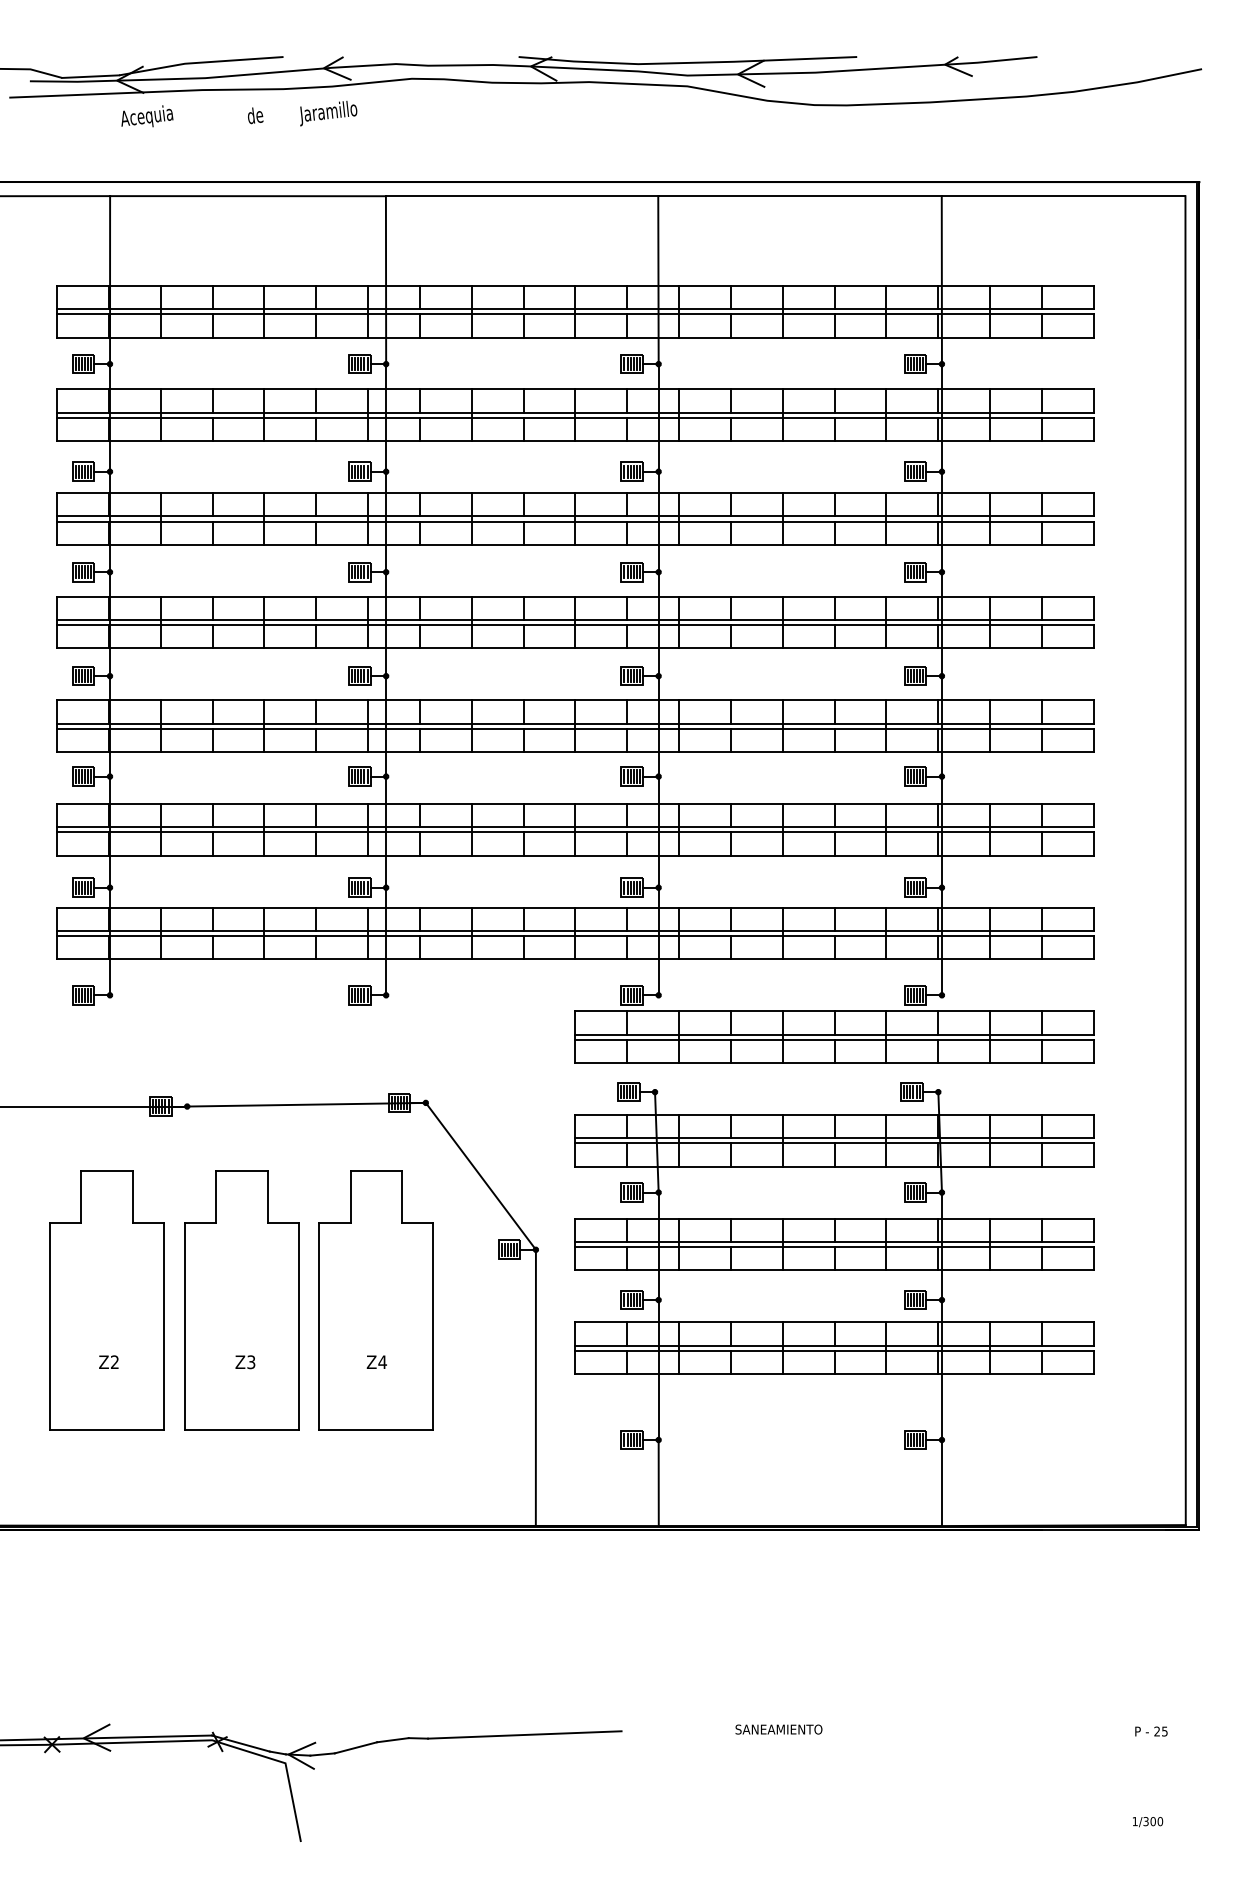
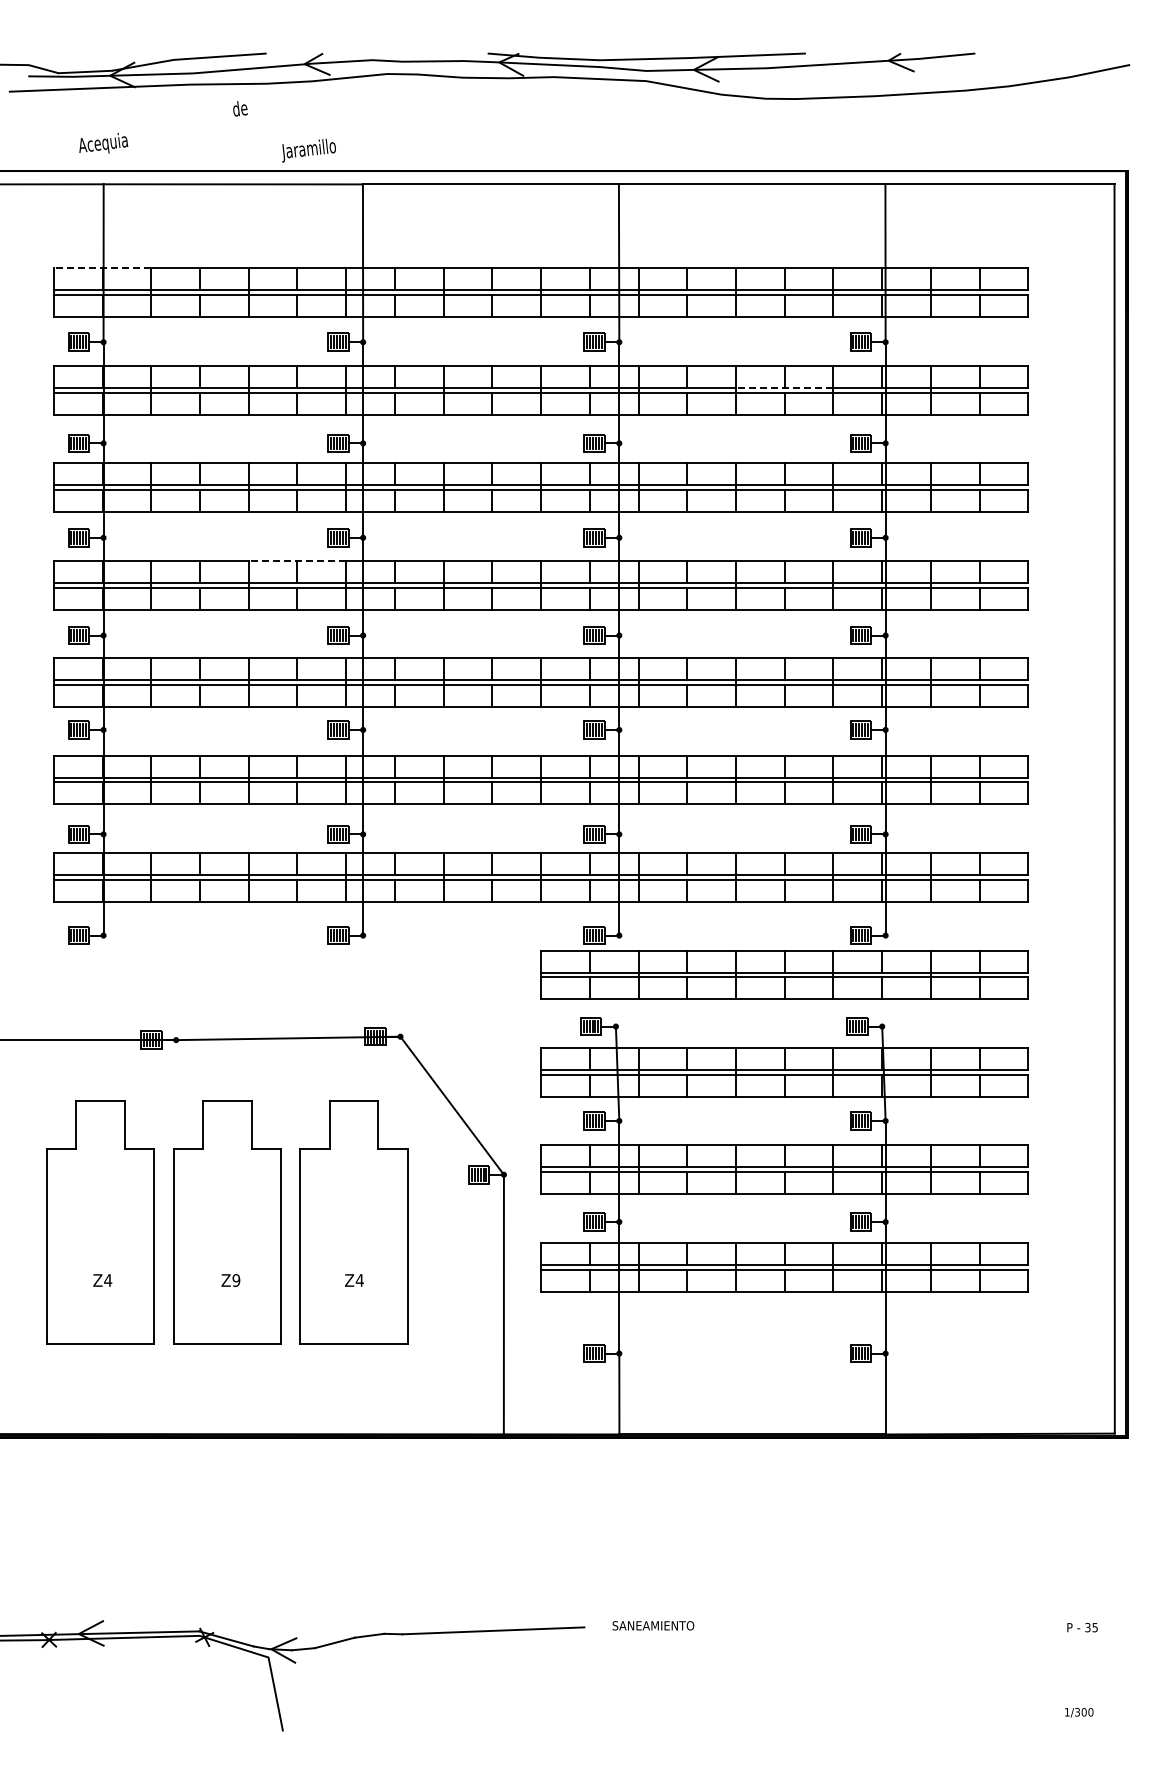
text: (328, 113) -> (308, 150), moved
text: (147, 116) -> (103, 143), moved
line: (108, 285) -> (102, 268), solid -> dashed
line: (834, 412) -> (784, 387), solid -> dashed
line: (316, 596) -> (297, 560), solid -> dashed
text: (115, 1362) -> (108, 1280), Z2 -> Z4
text: (251, 1362) -> (236, 1280), Z3 -> Z9
text: (779, 1729) -> (653, 1625), moved
text: (1156, 1731) -> (1087, 1627), 25 -> 35

